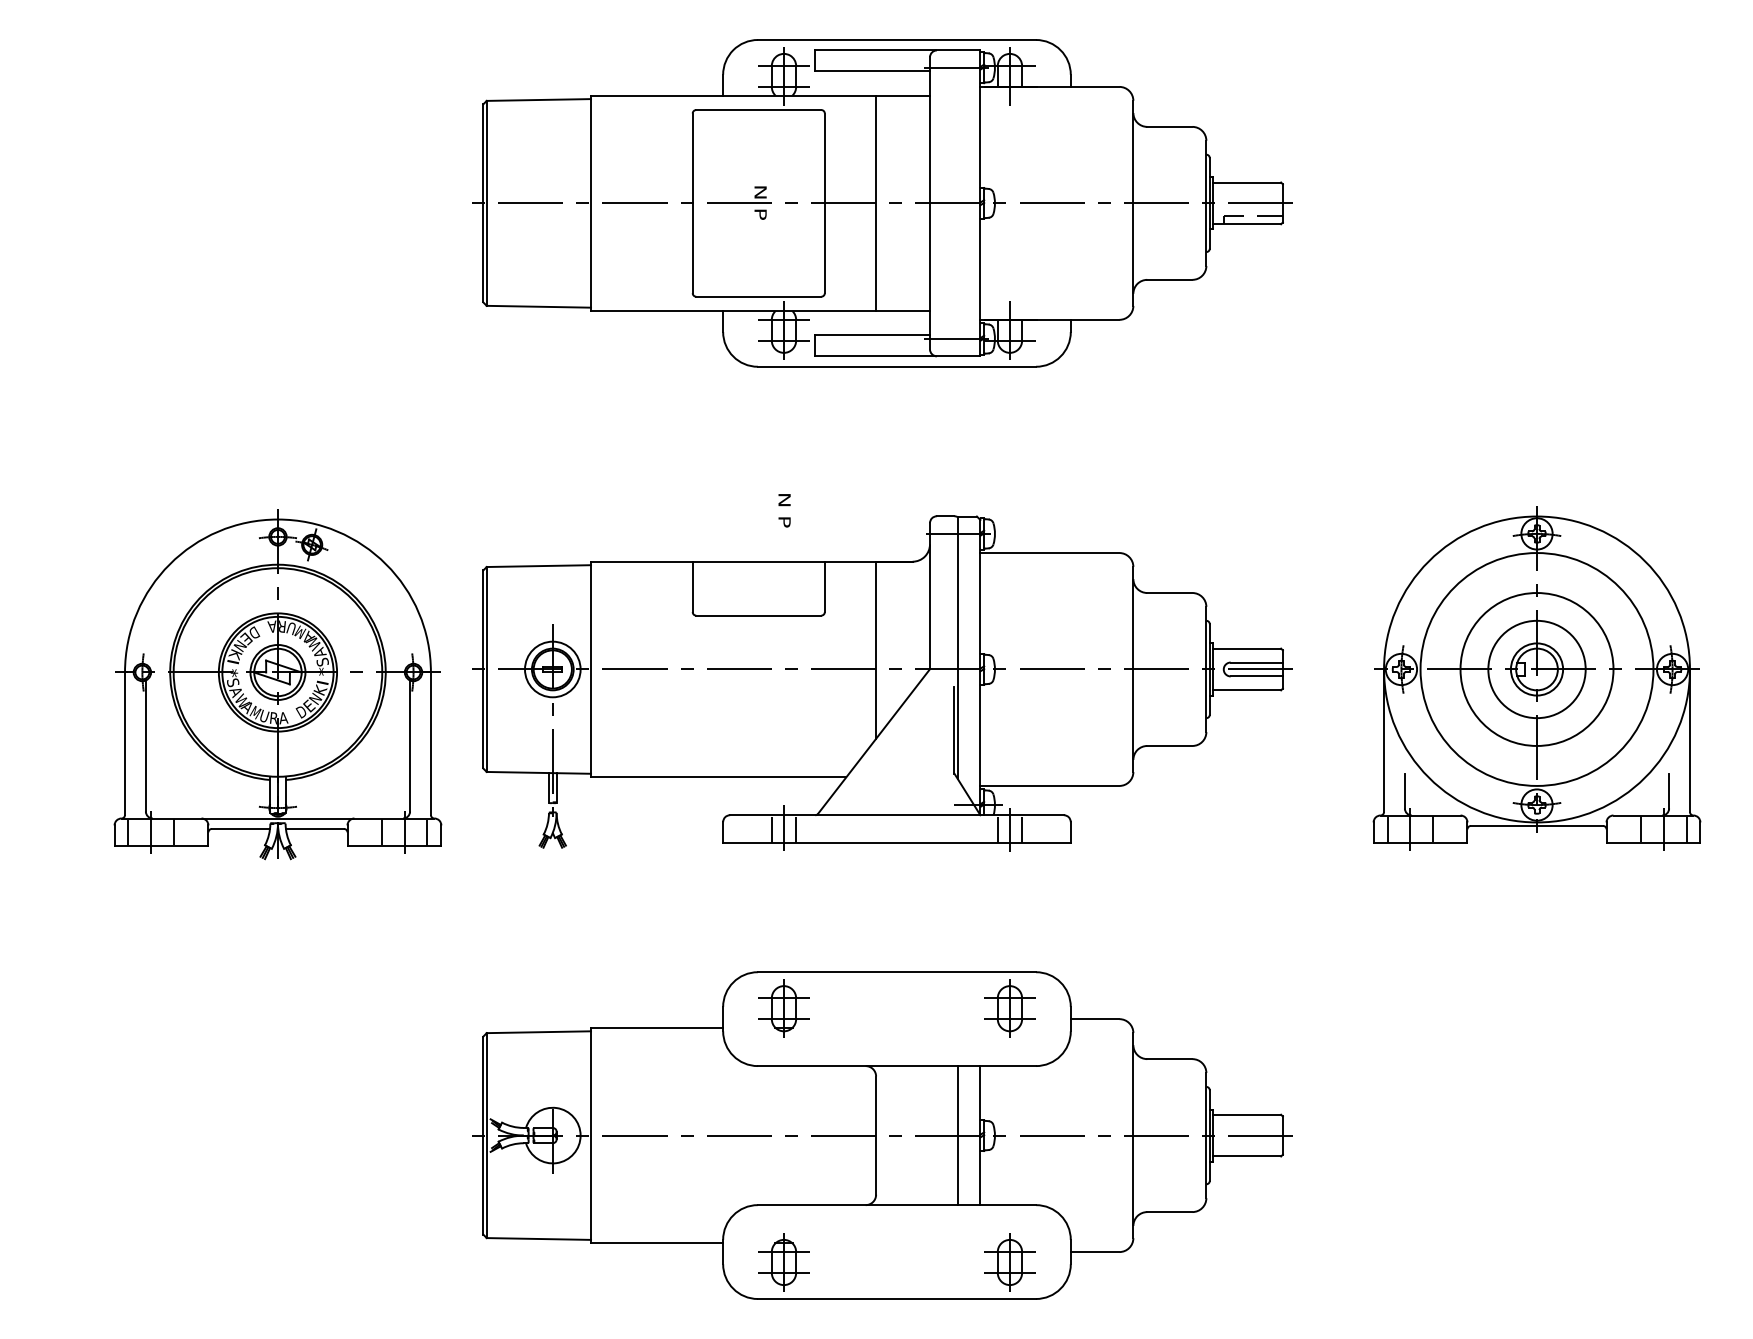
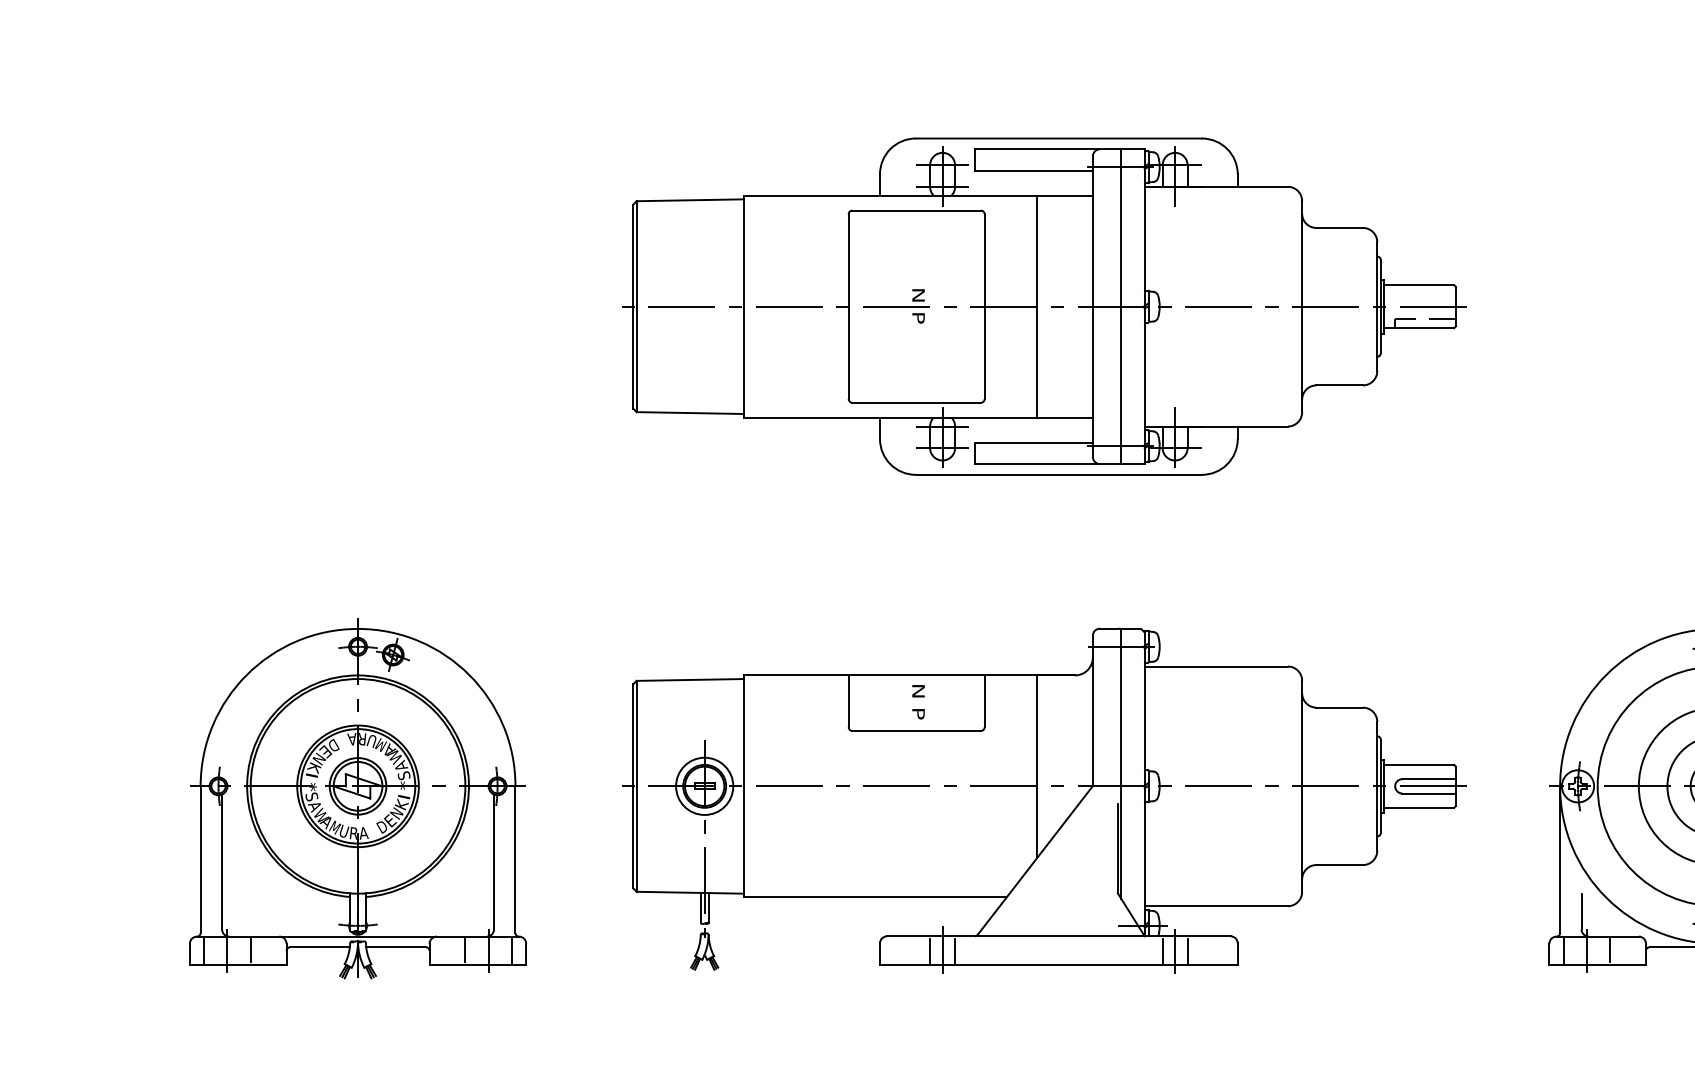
line: (957, 203) -> (1121, 306), added
text: (784, 510) -> (918, 701), moved
part: (277, 684) -> (357, 798), moved

